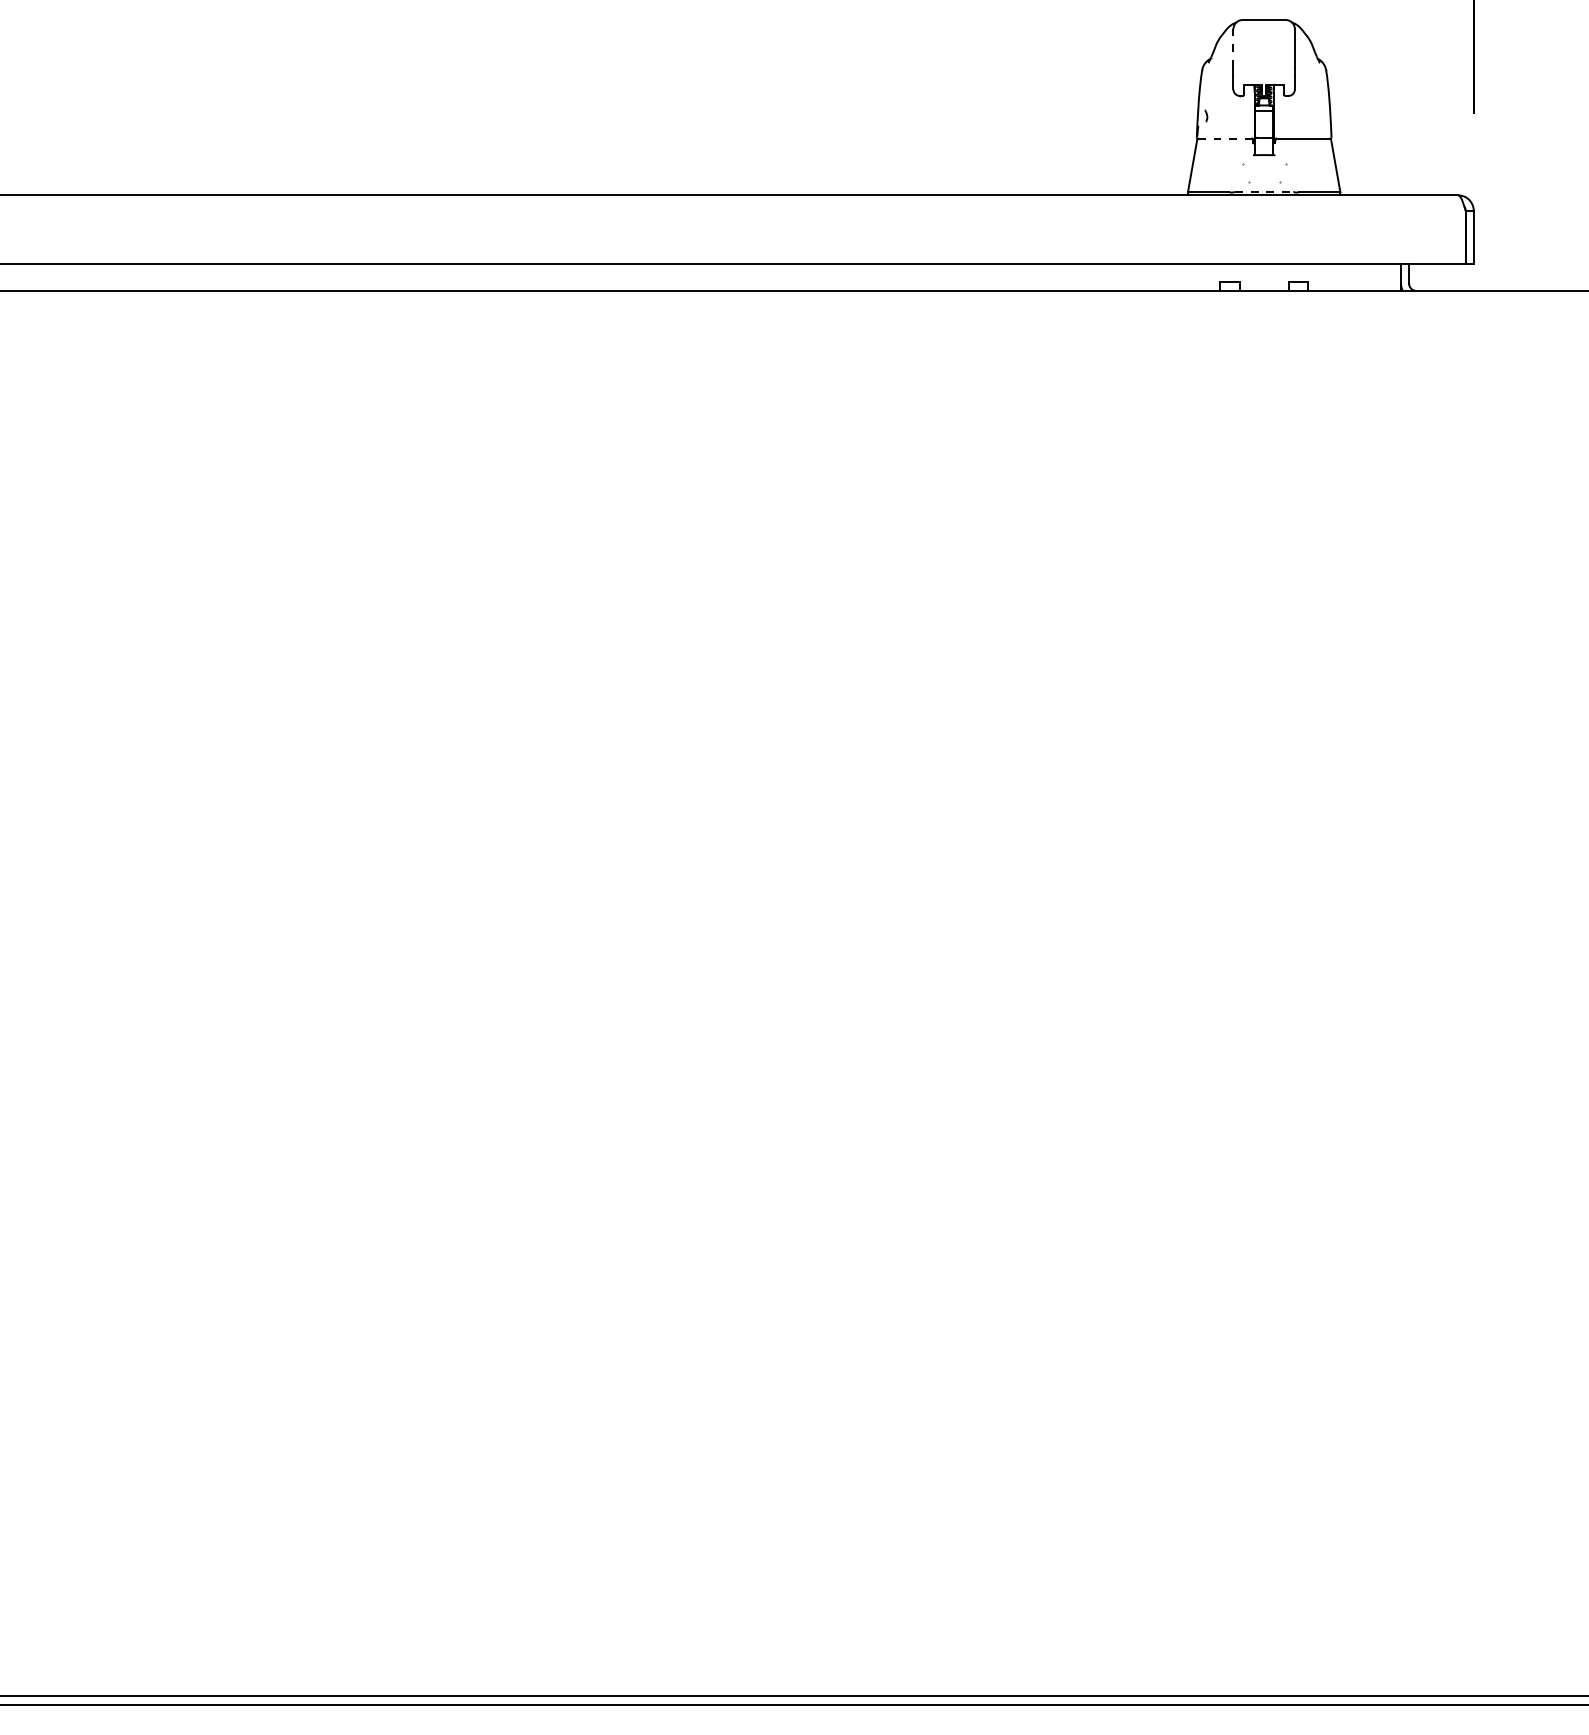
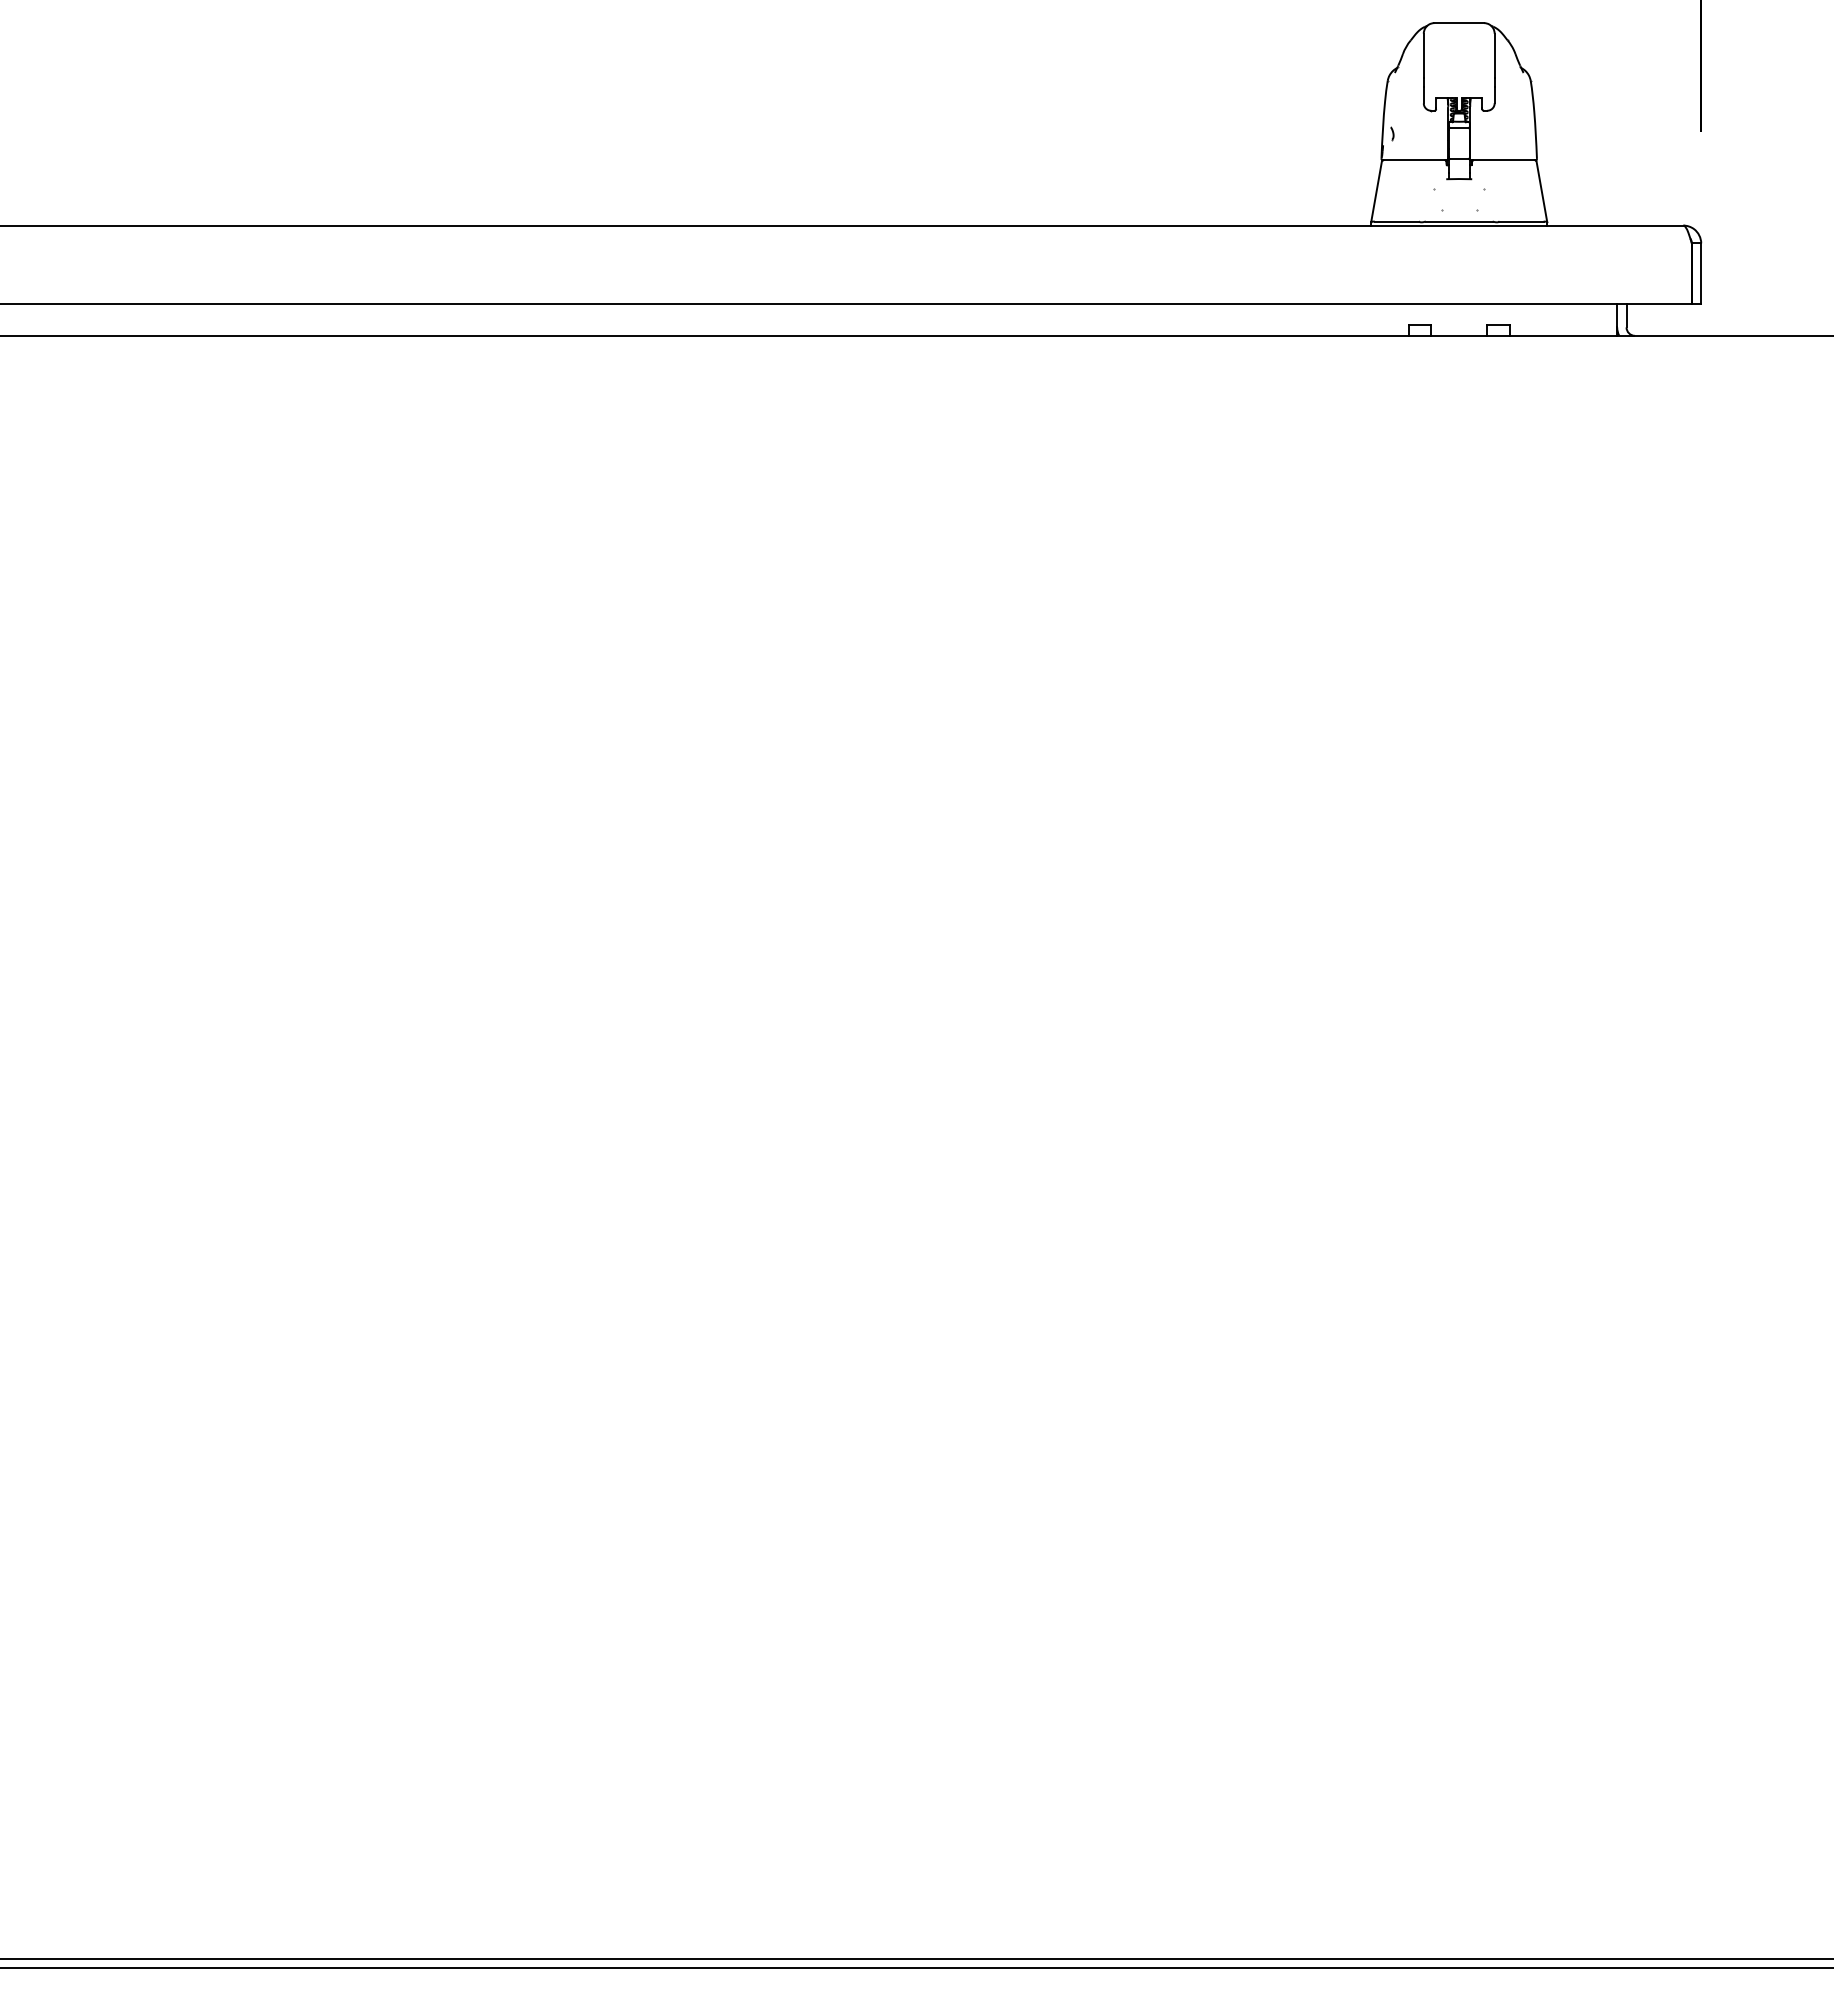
line: (1233, 48) -> (1423, 55), dashed -> solid
line: (1226, 139) -> (1415, 160), dashed -> solid
line: (1264, 191) -> (1459, 221), dashed -> solid

